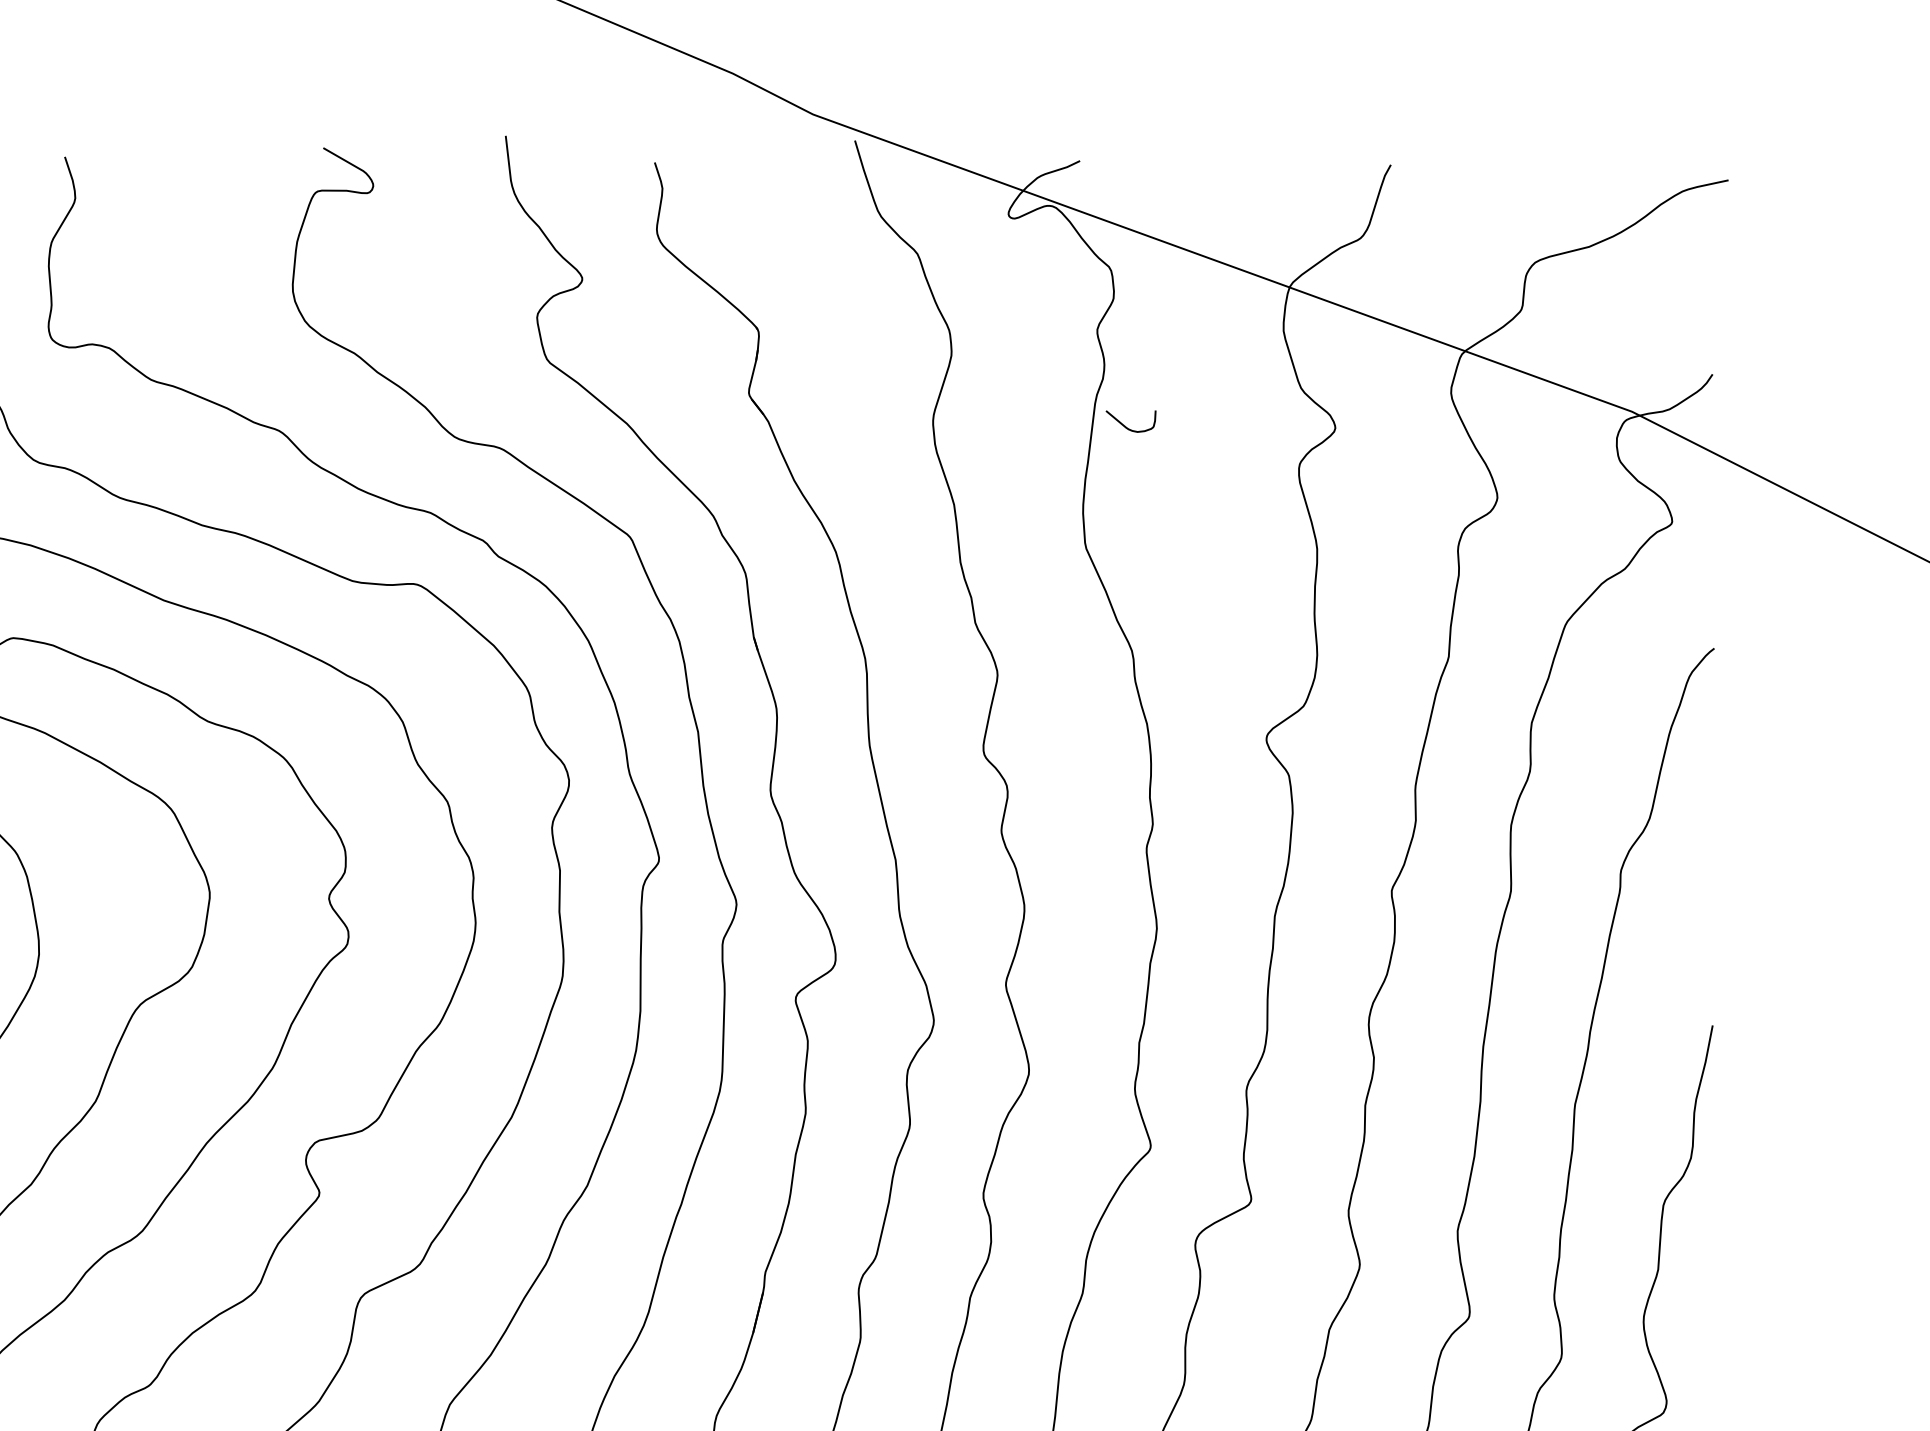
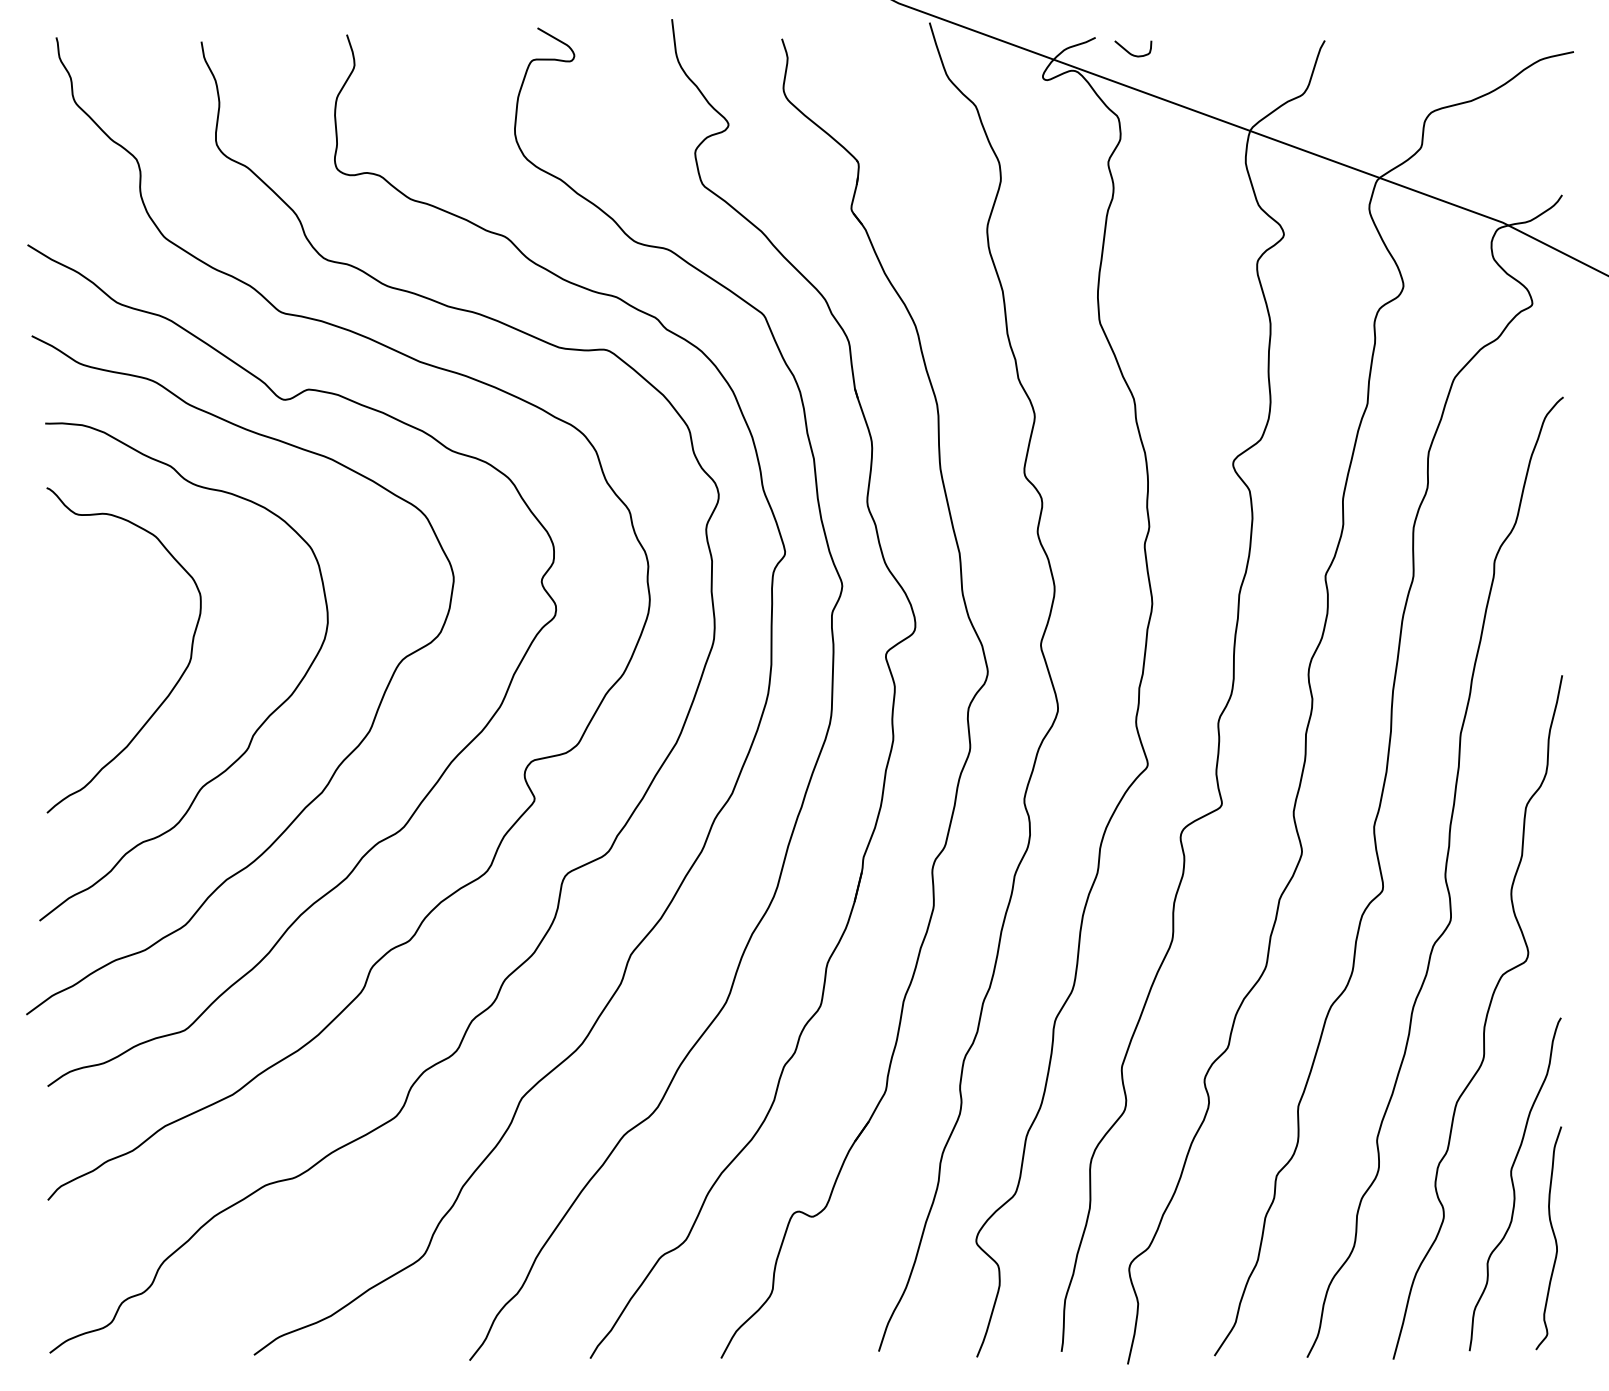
curve: (1127, 426) -> (1130, 52), moved

